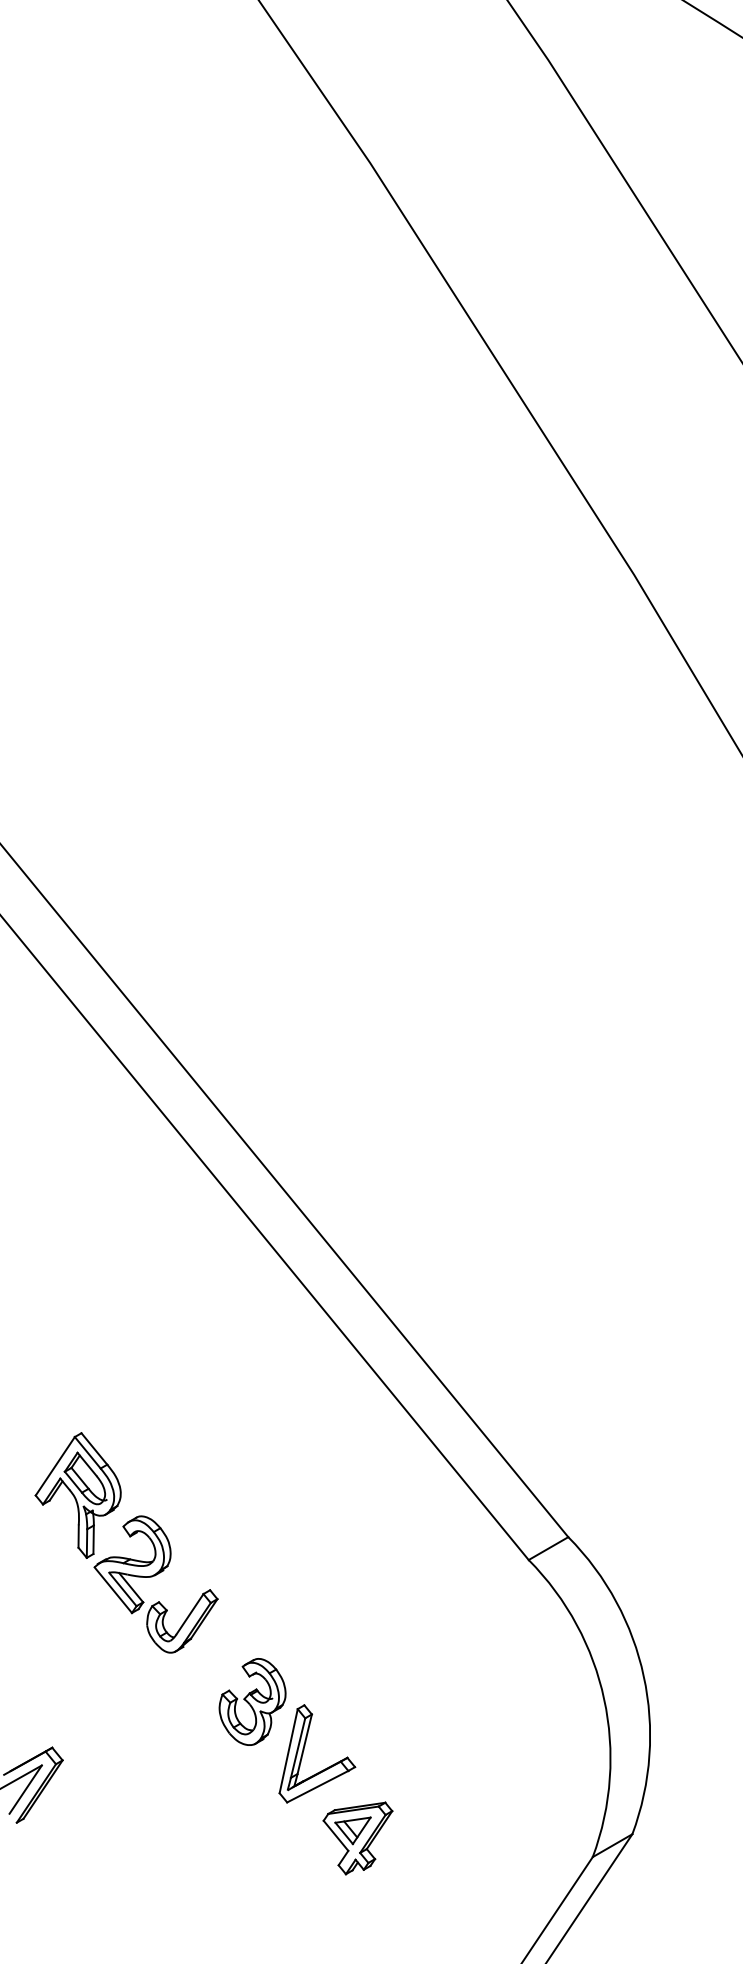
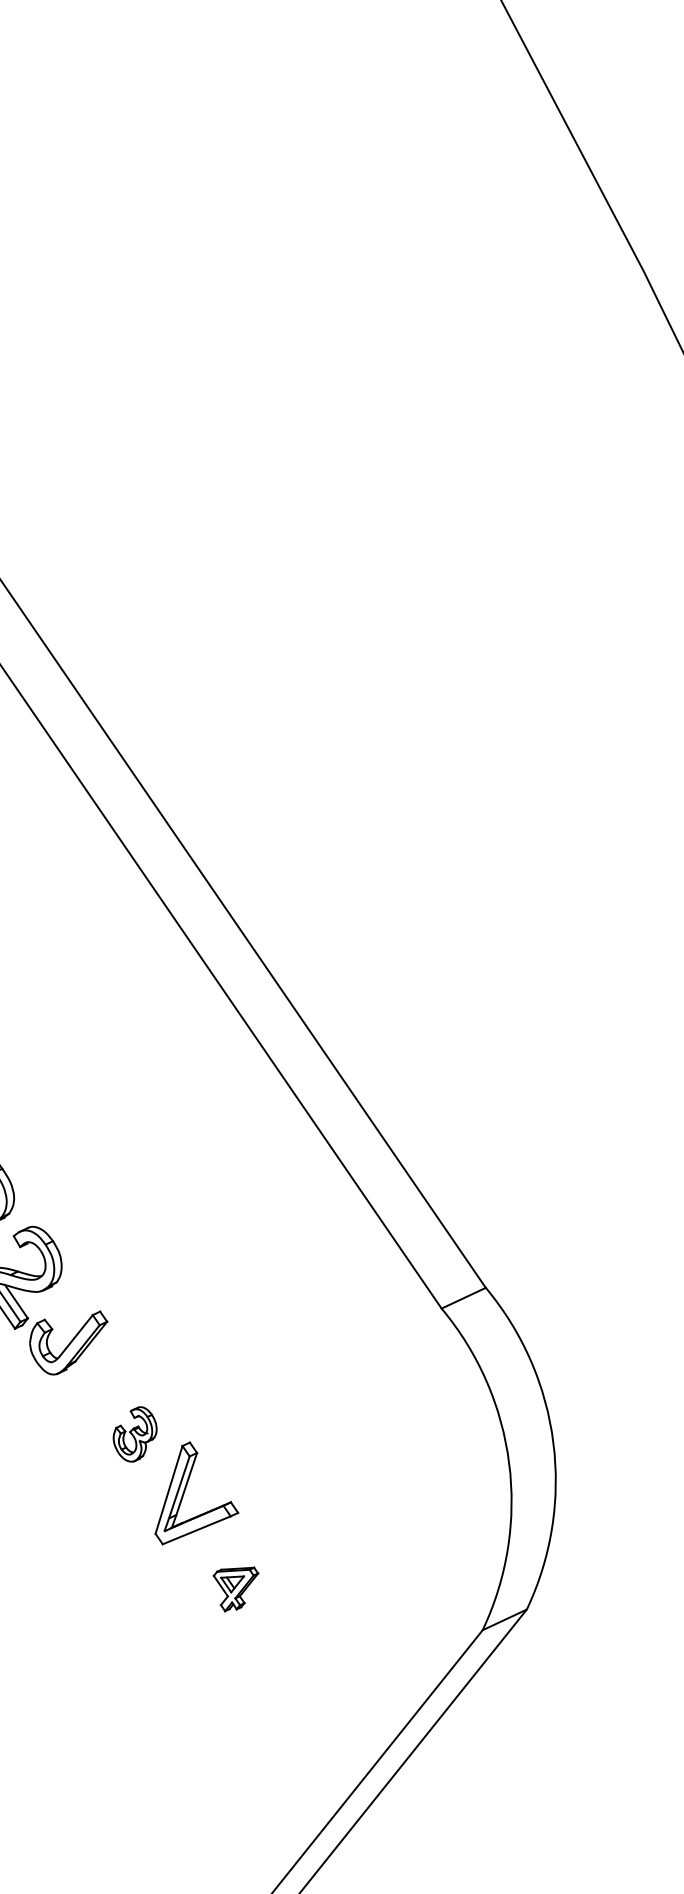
part: (252, 1701) -> (135, 1433), size x0.6
part: (357, 1838) -> (234, 1589), size x0.6

